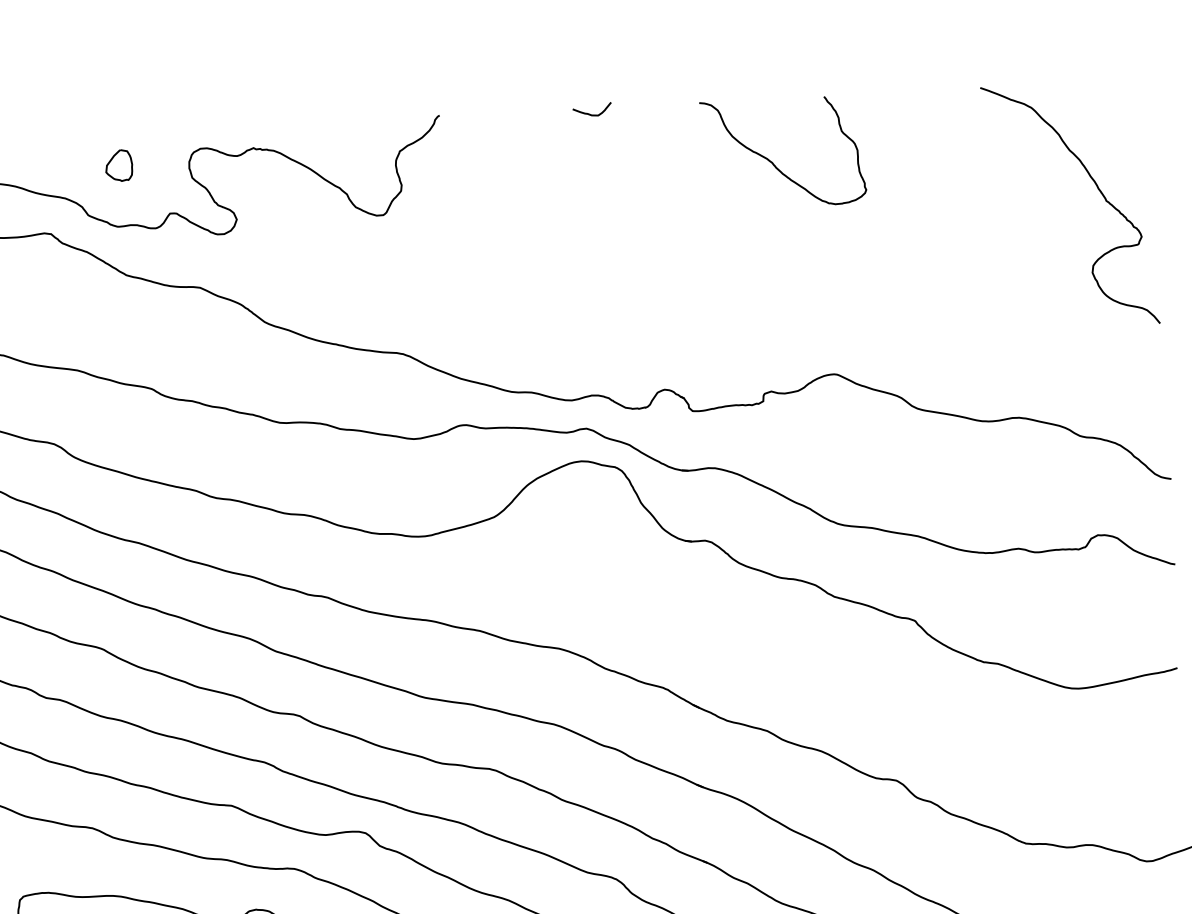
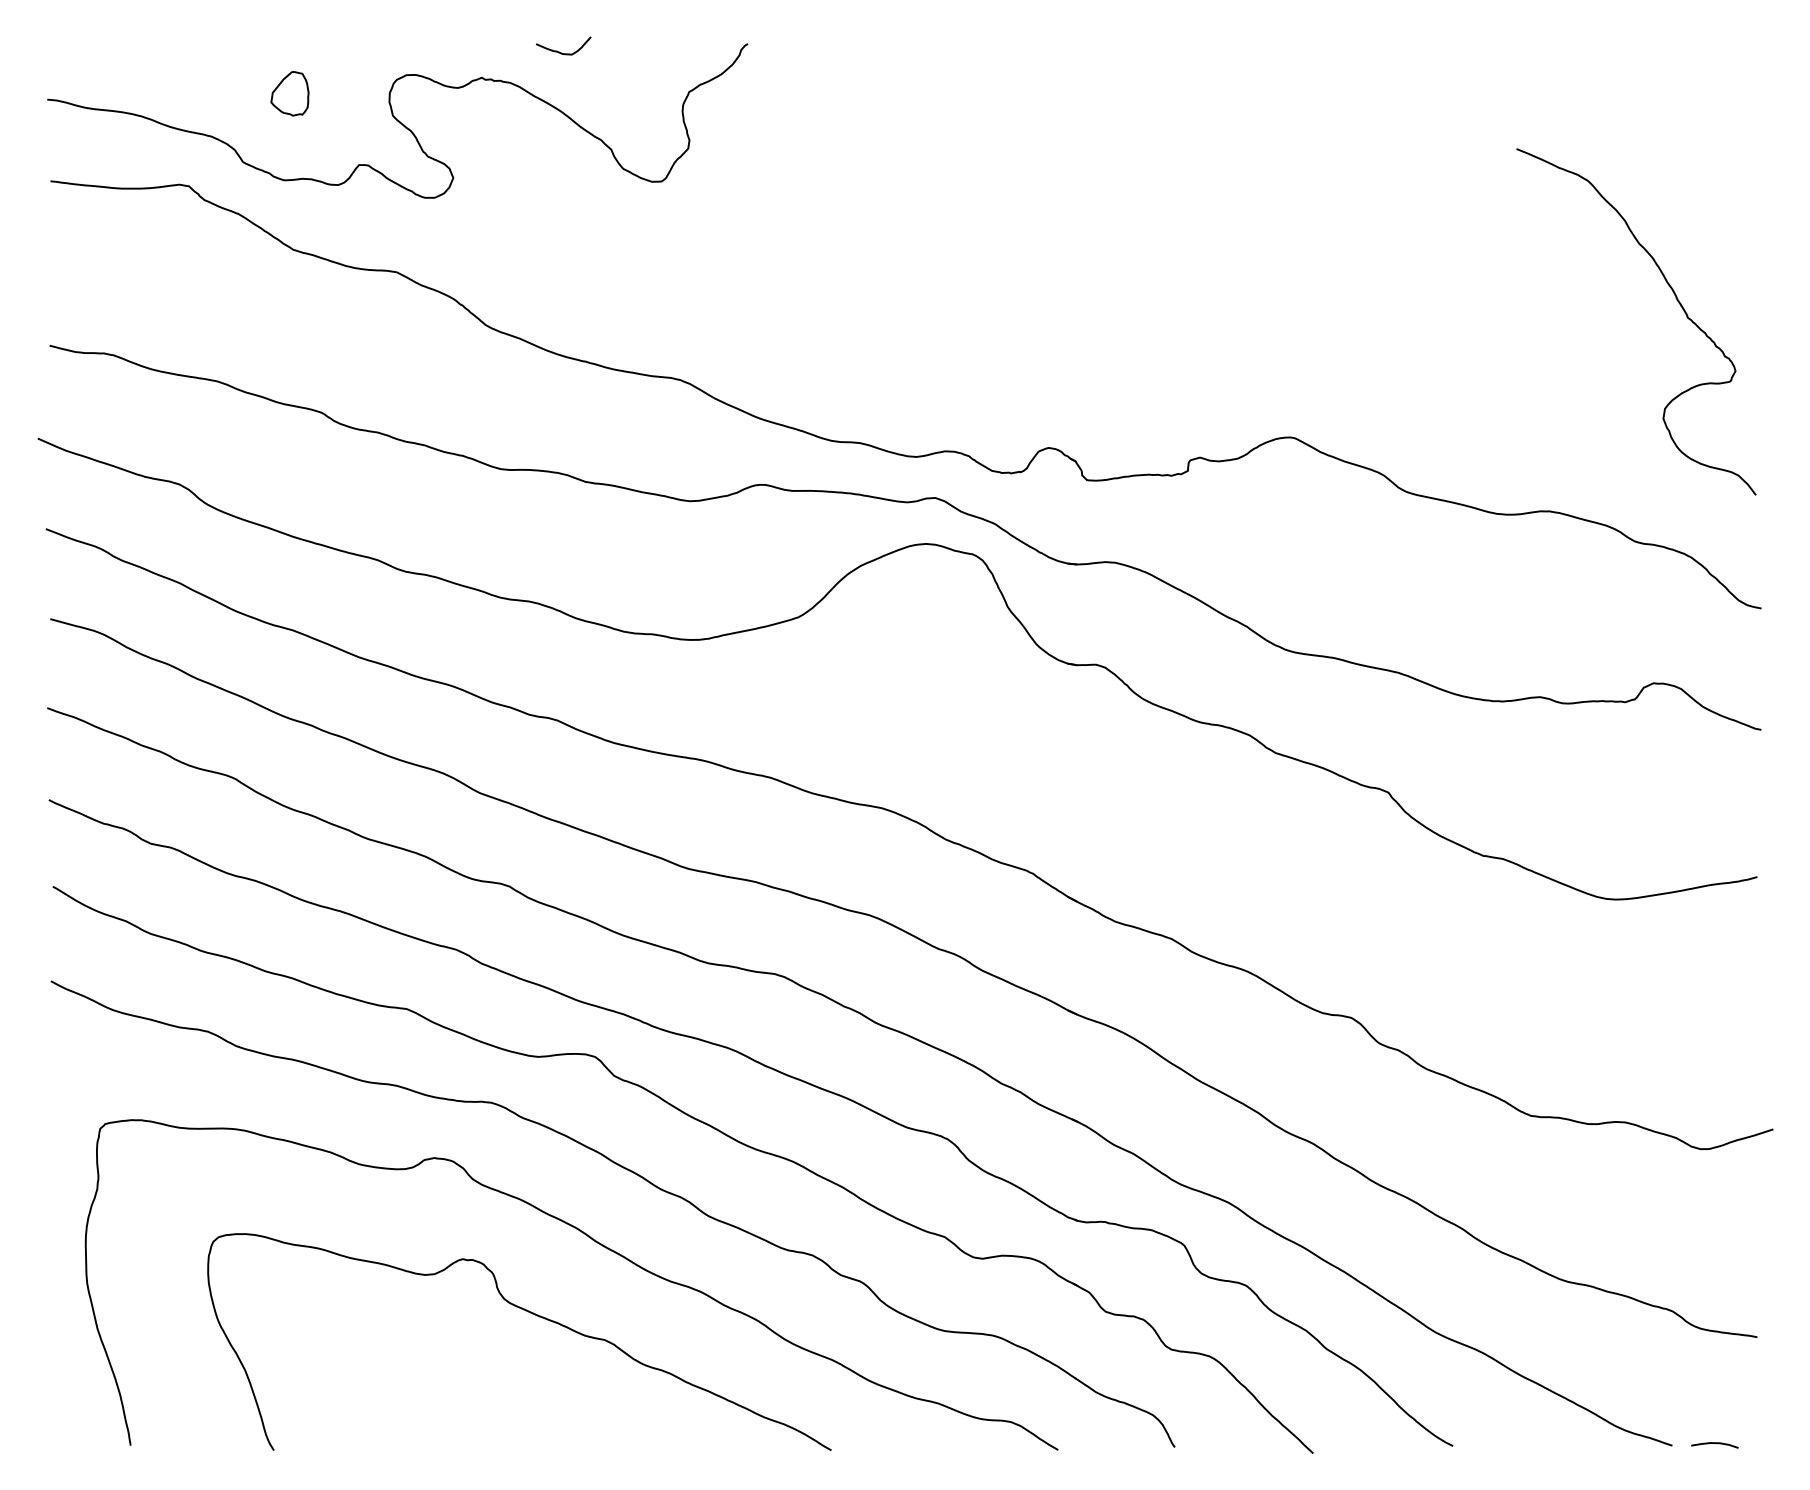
curve: (589, 113) -> (559, 51), moved
curve: (772, 162) -> (1217, 133), removed
curve: (1097, 189) -> (1676, 300), moved

